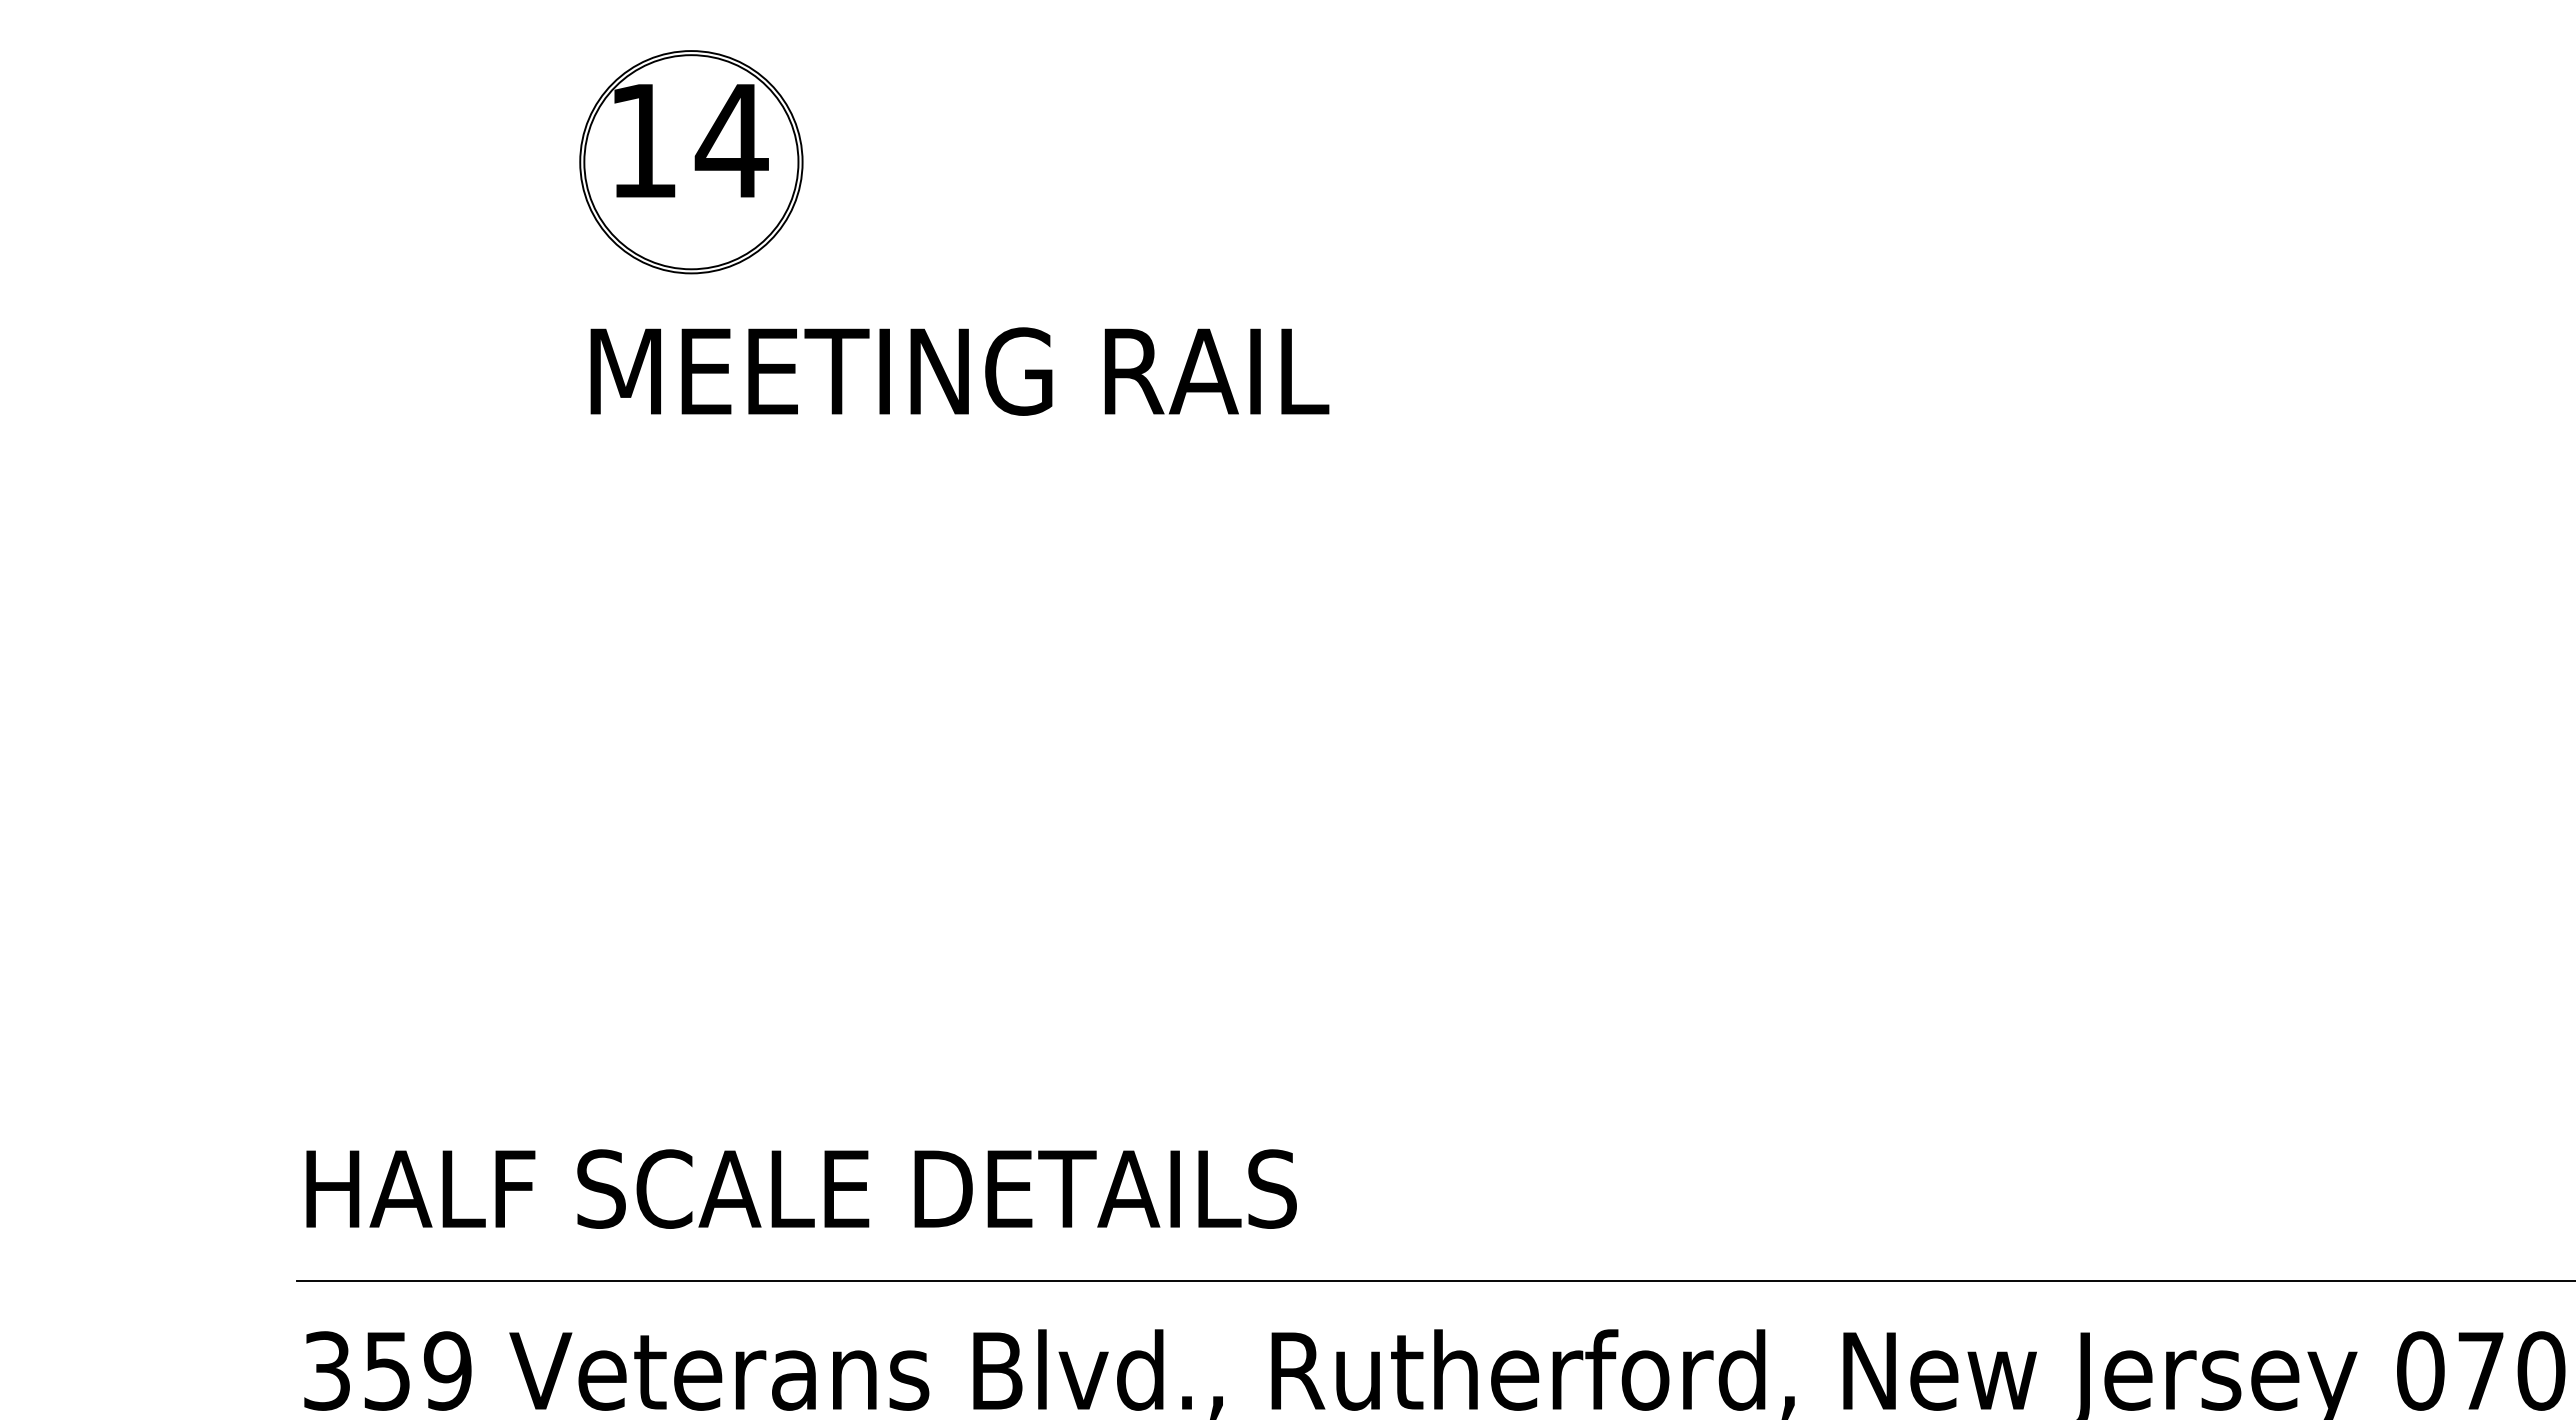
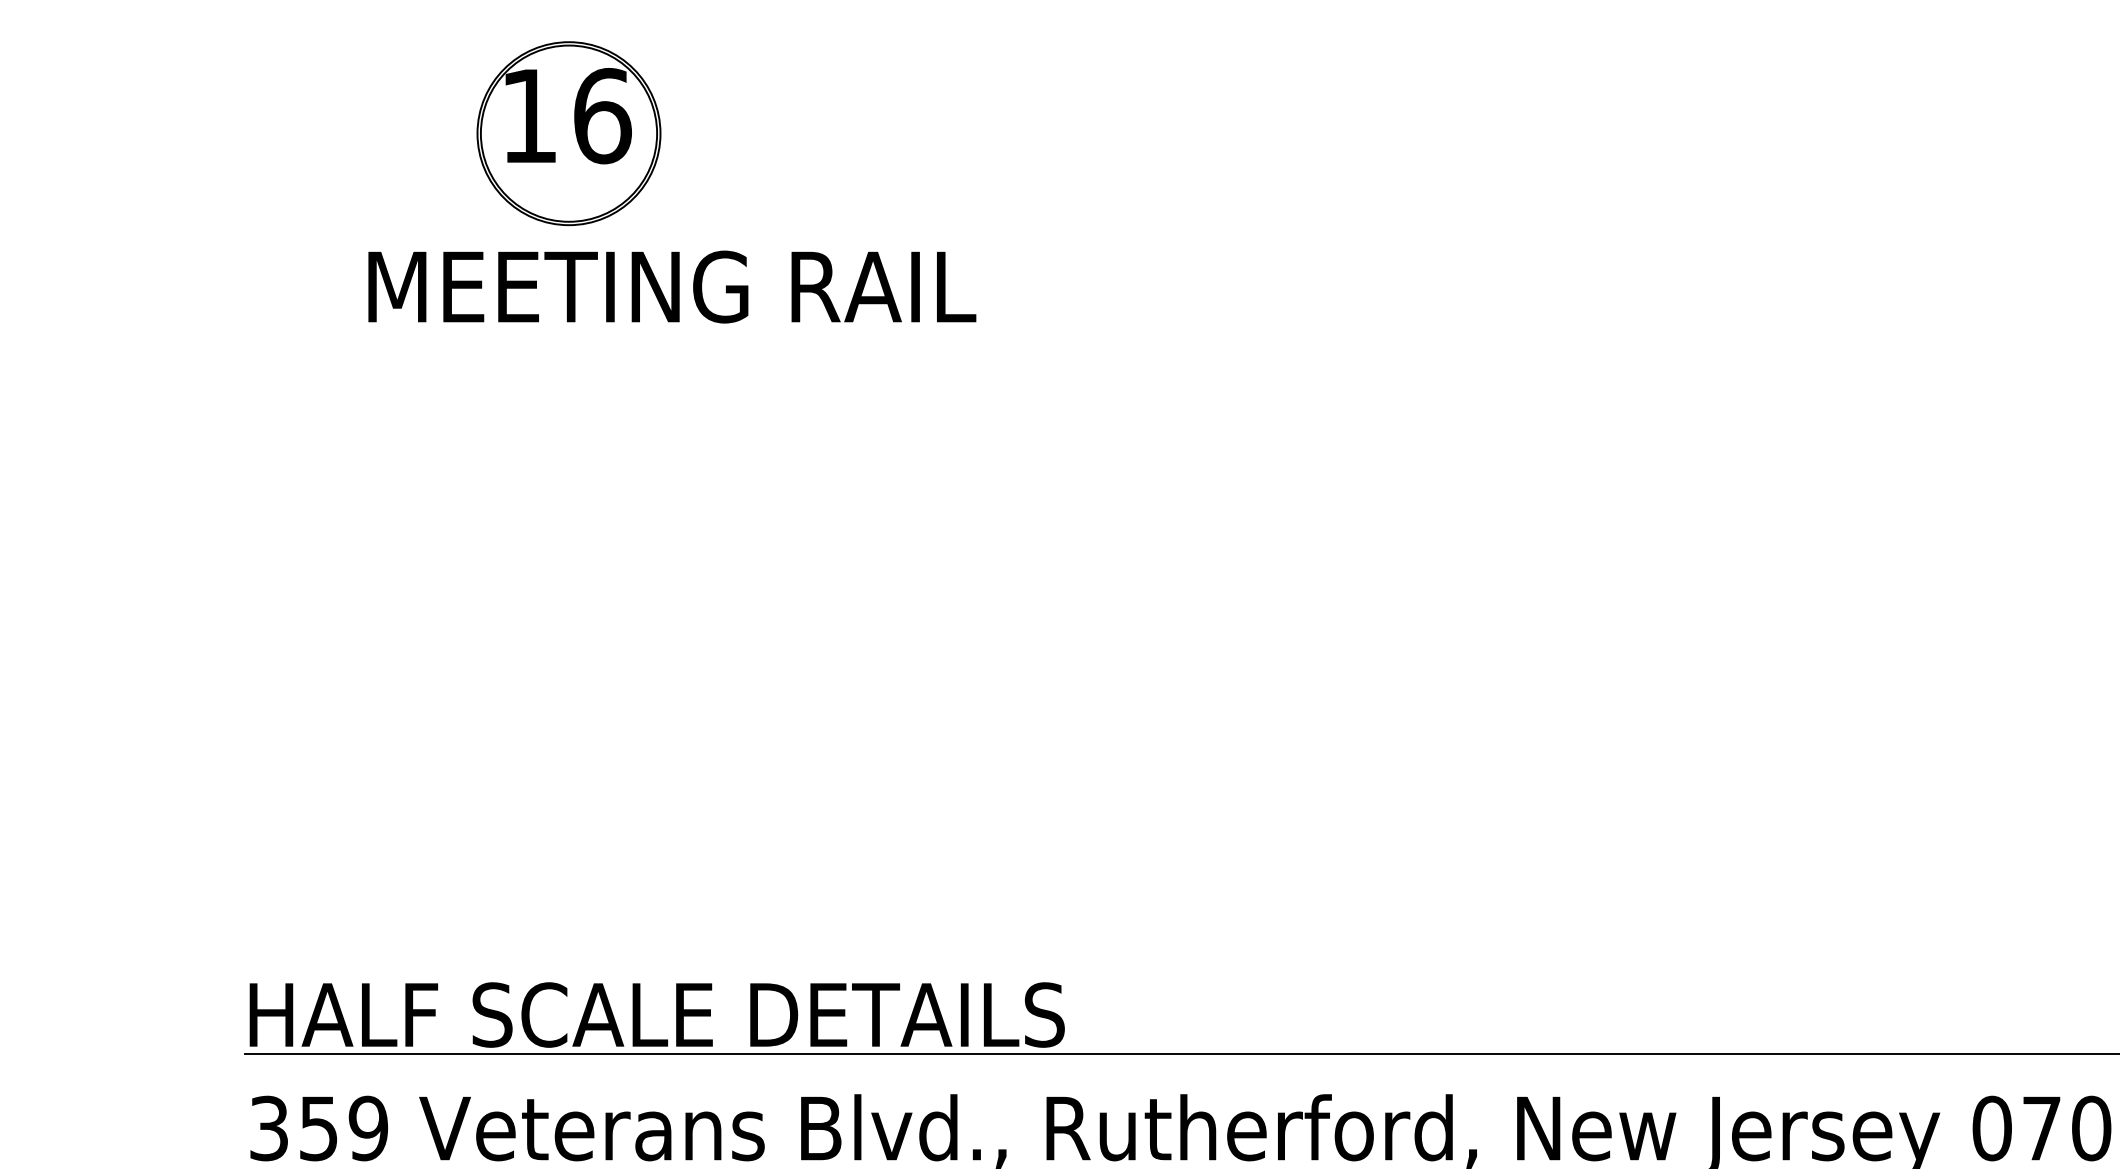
text: (731, 140) -> (602, 115), 14 -> 16
text: (959, 371) -> (671, 286), moved
text: (801, 1188) -> (657, 1014), moved

